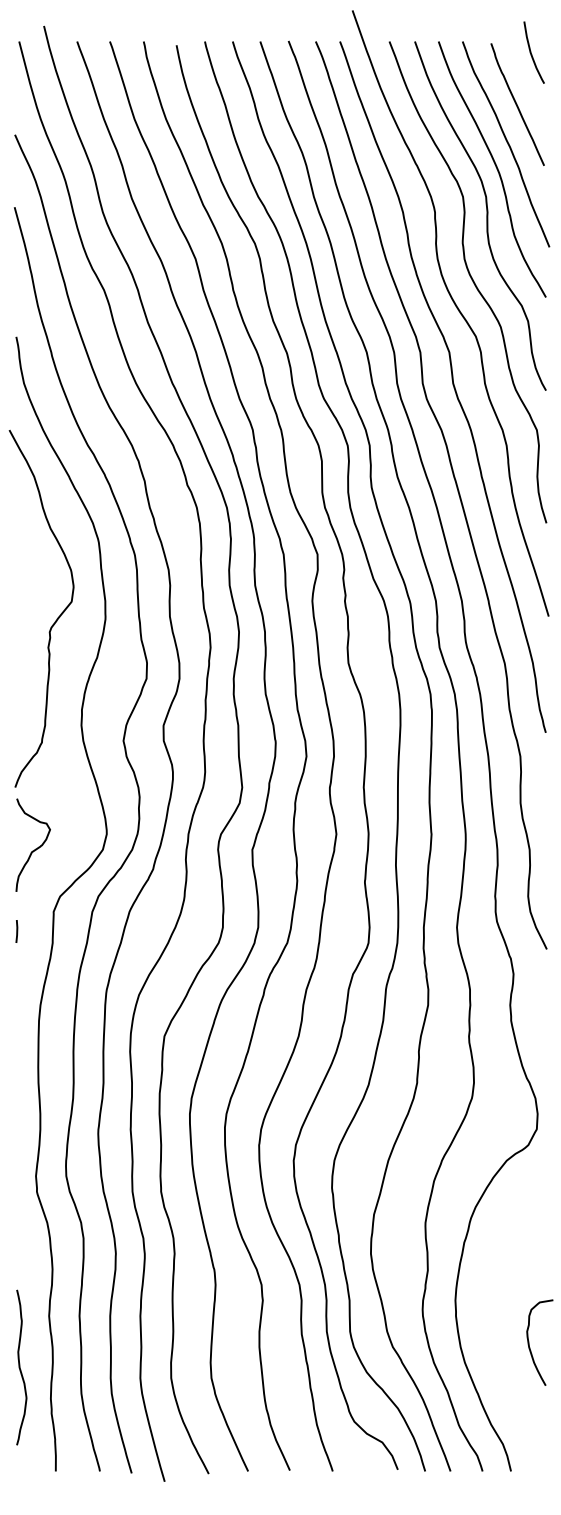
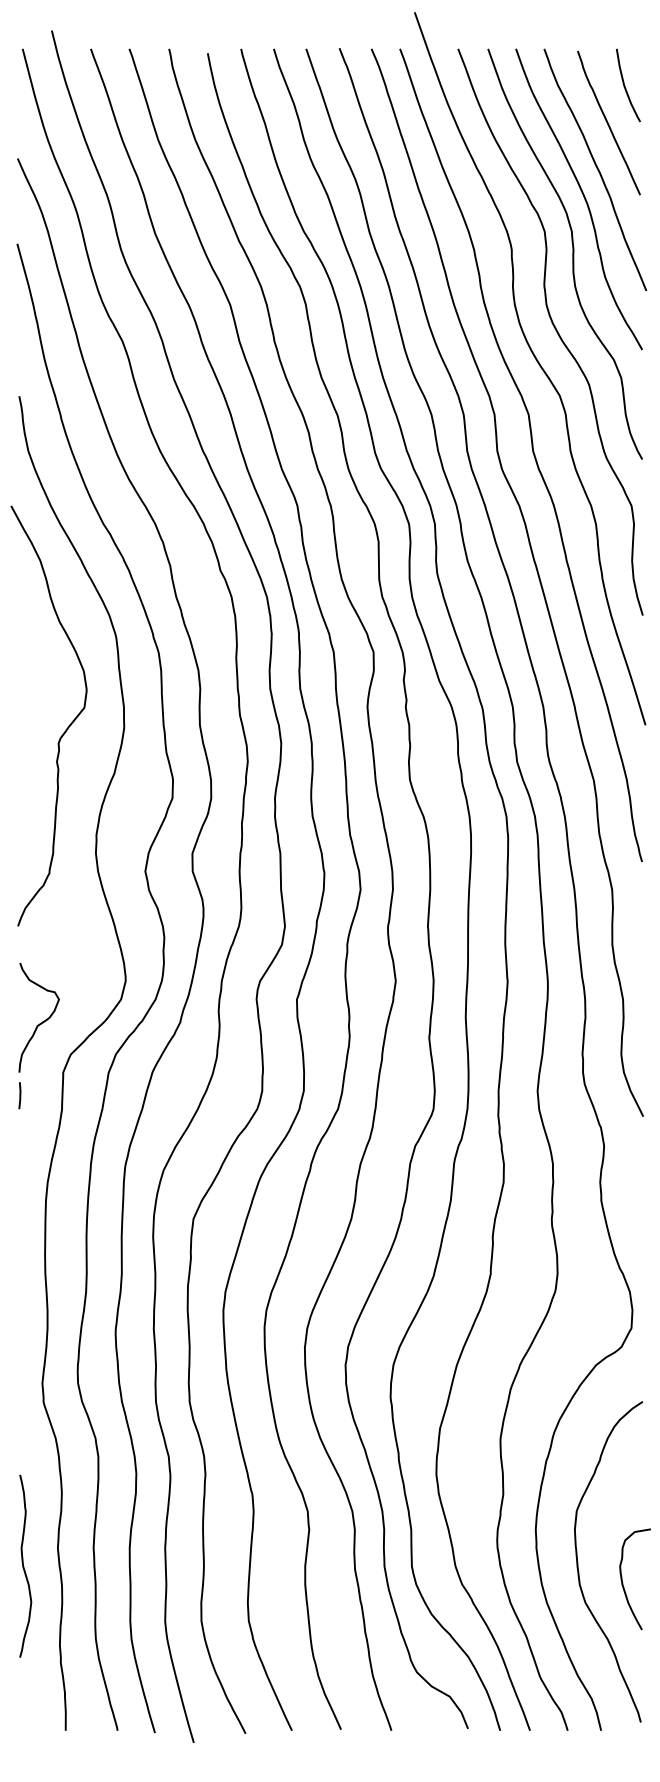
curve: (531, 52) -> (625, 85), moved
curve: (35, 848) -> (41, 1021), moved
curve: (492, 1333) -> (579, 1568), added
curve: (20, 1367) -> (24, 1566), moved

